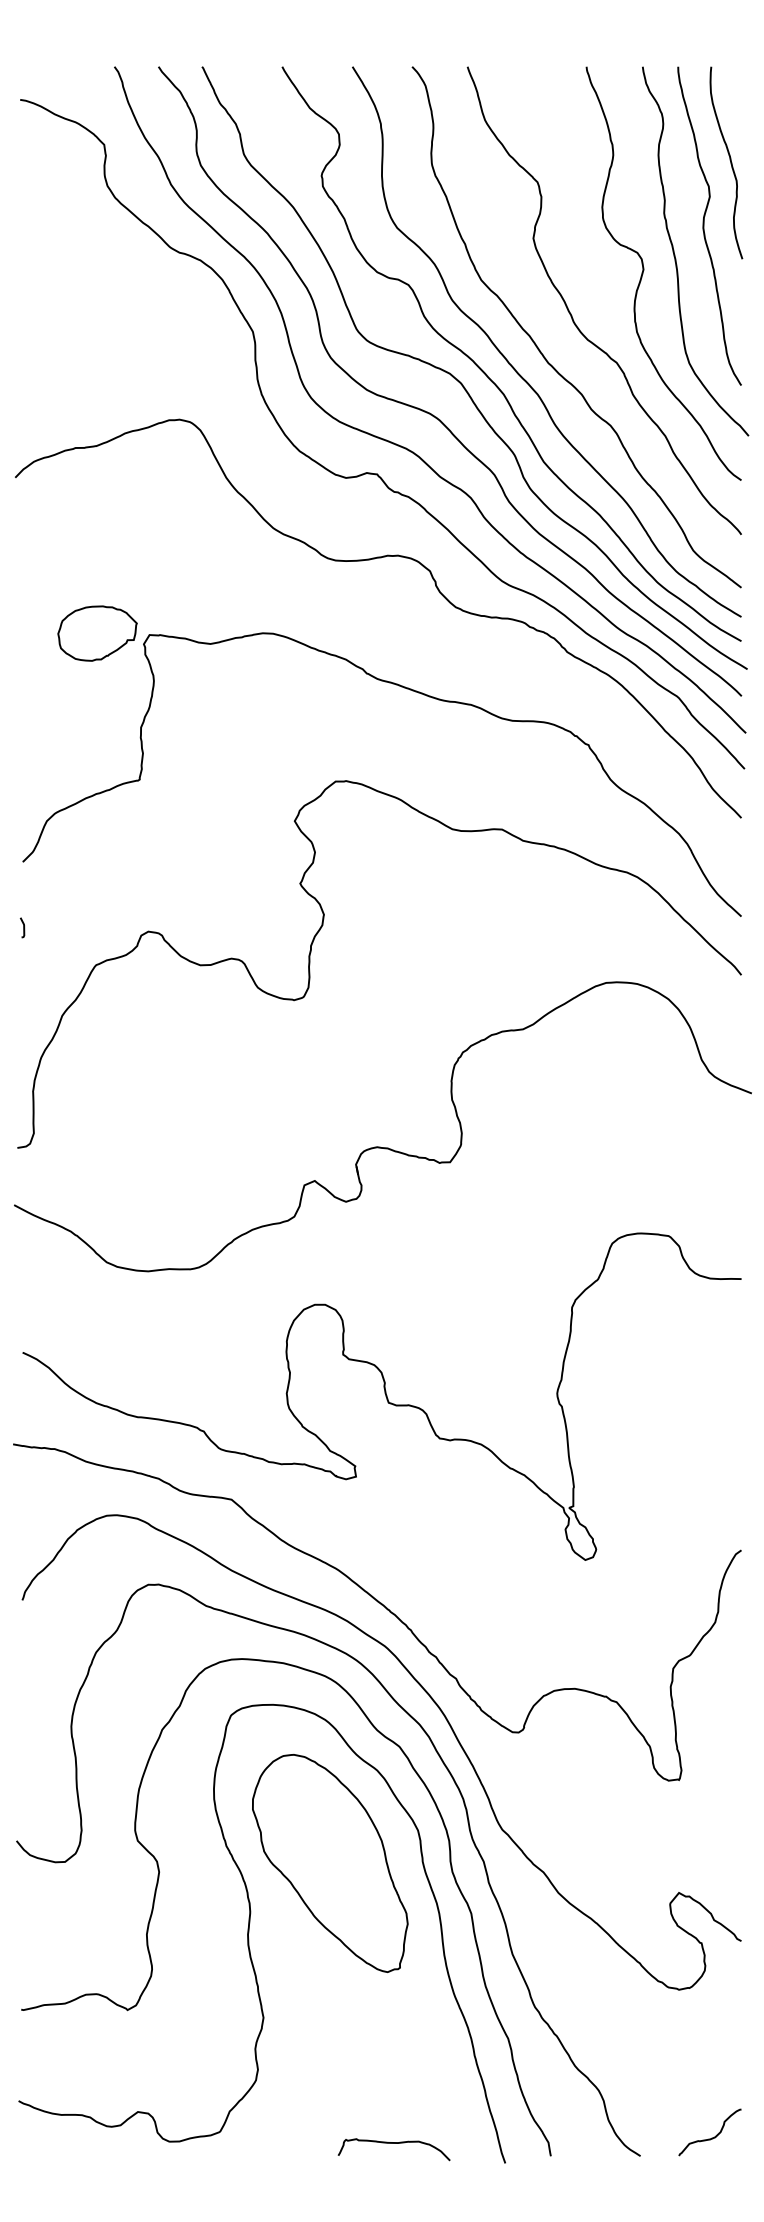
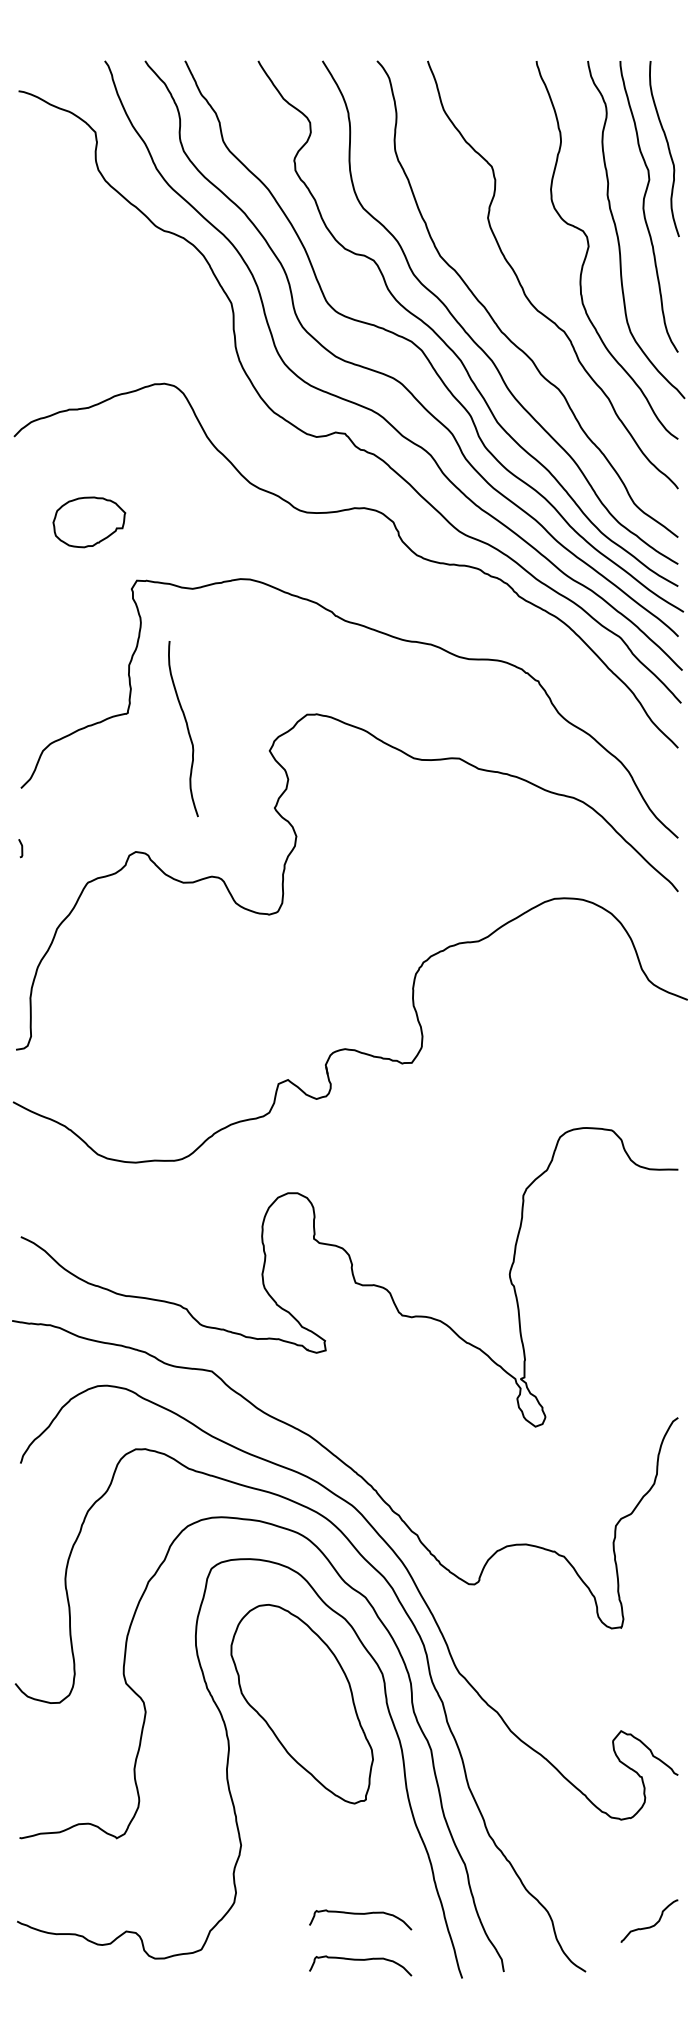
part: (97, 633) -> (89, 522), moved
curve: (203, 795) -> (186, 727), added
curve: (394, 2093) -> (360, 1914), added
curve: (712, 2137) -> (651, 1925), moved

